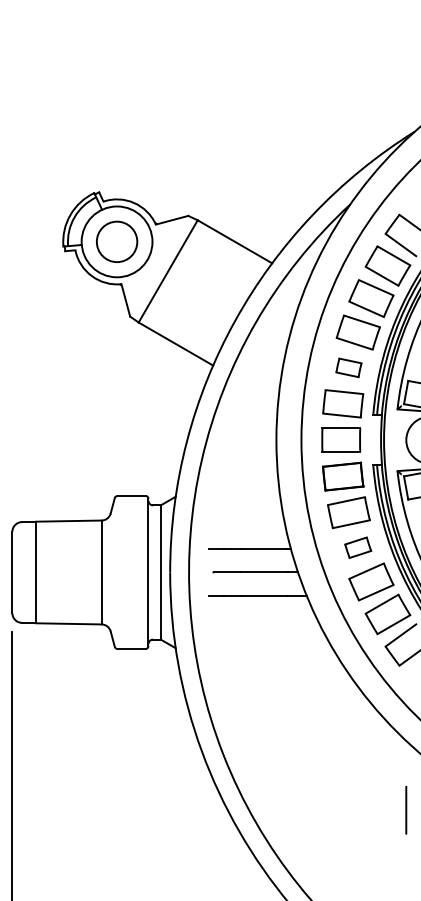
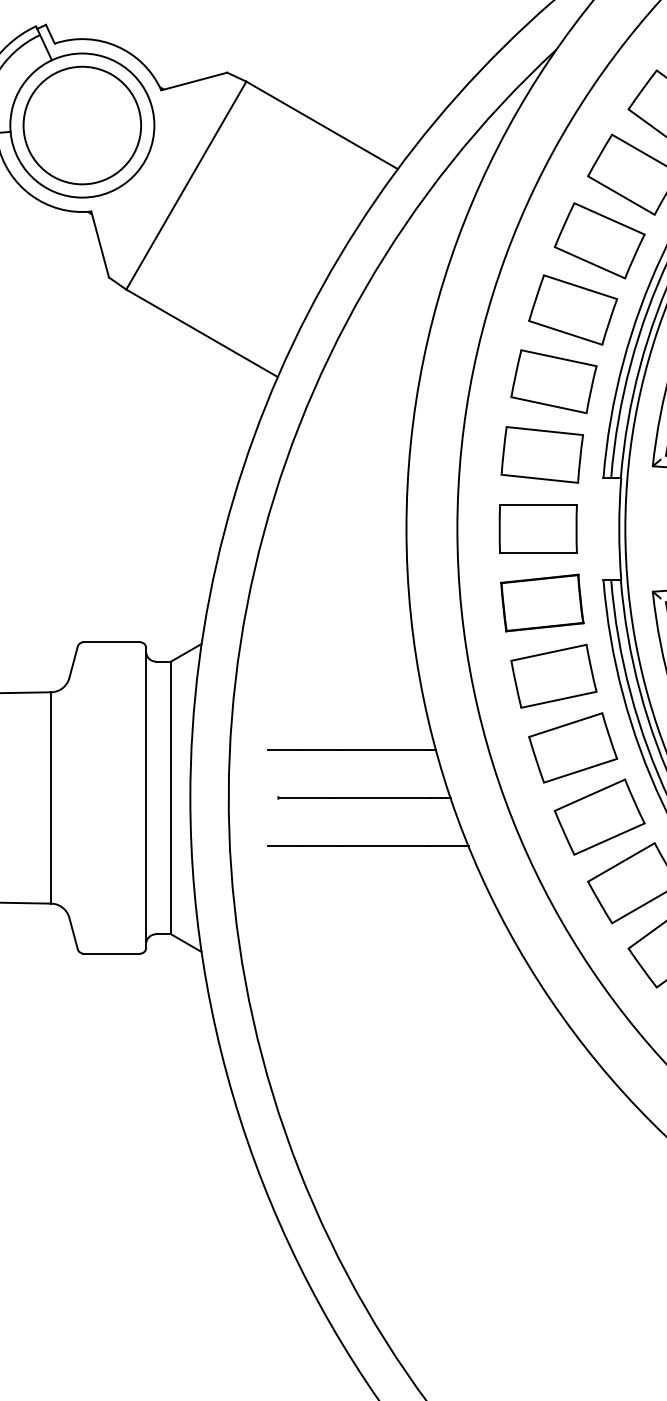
circle: (116, 241) -> (81, 124), size x1.43
part: (348, 367) -> (553, 381), size x1.67
part: (357, 547) -> (571, 747), size x1.67

